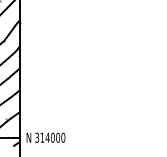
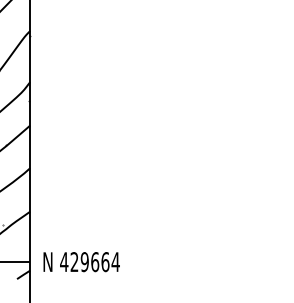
text: (50, 137) -> (90, 261), 314000 -> 429664

